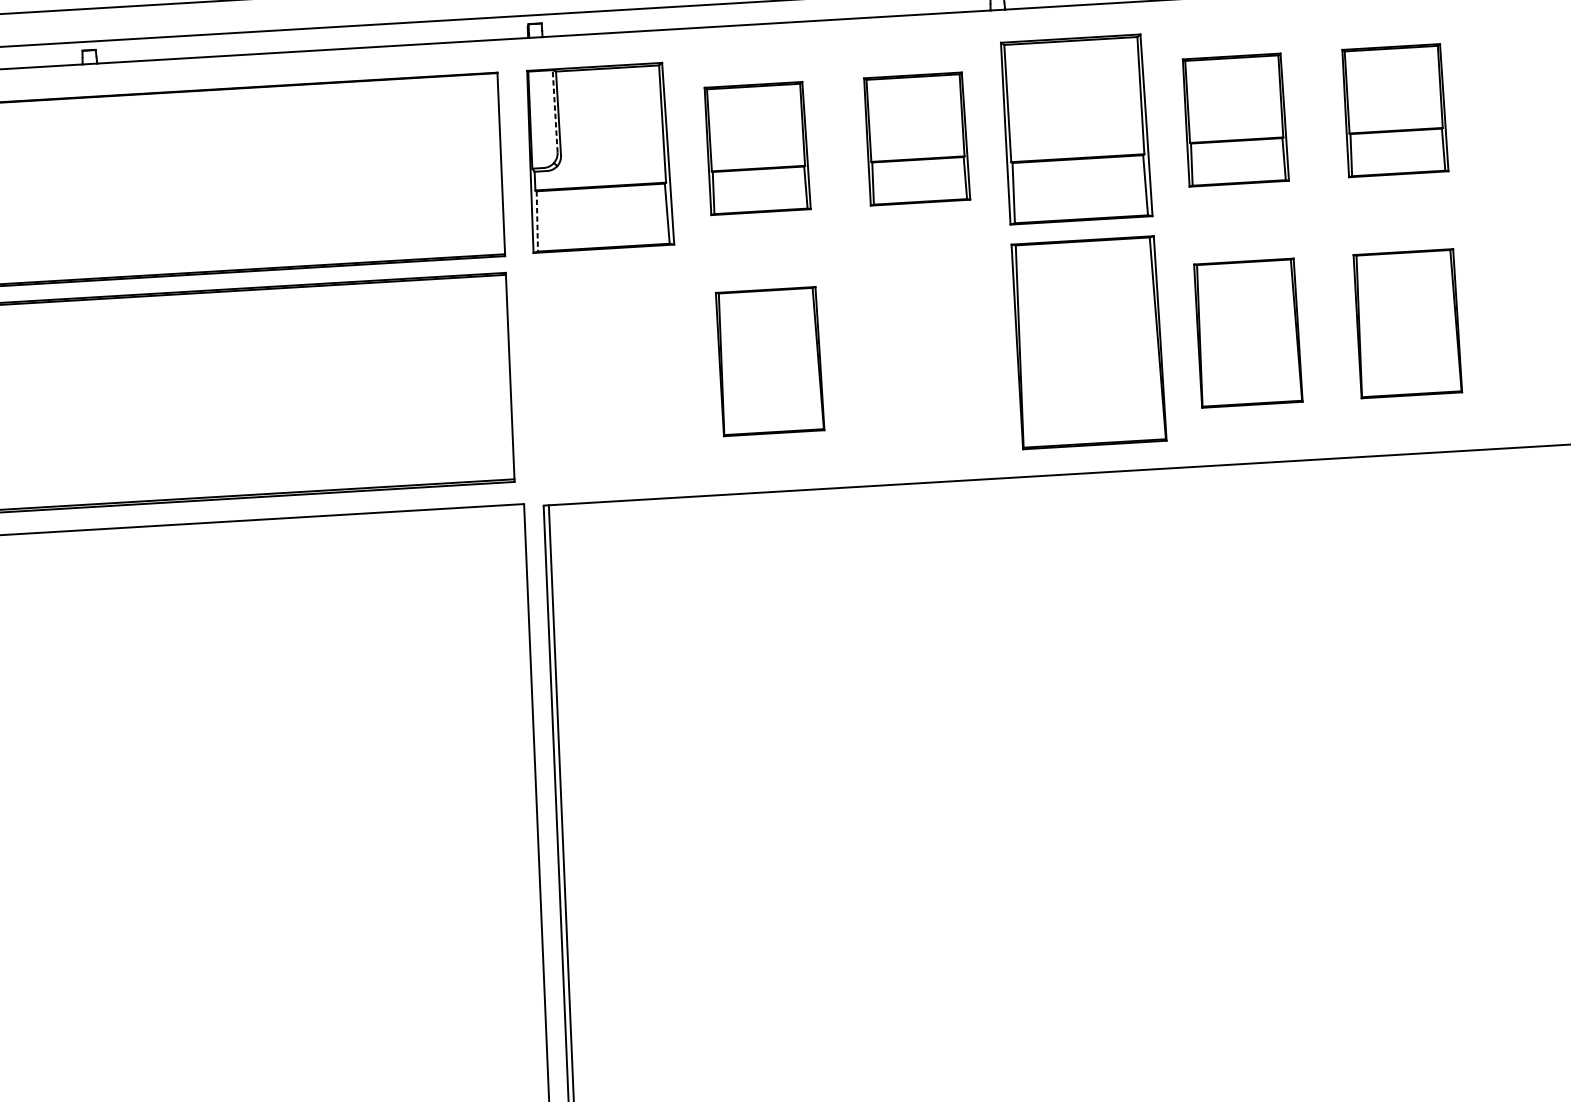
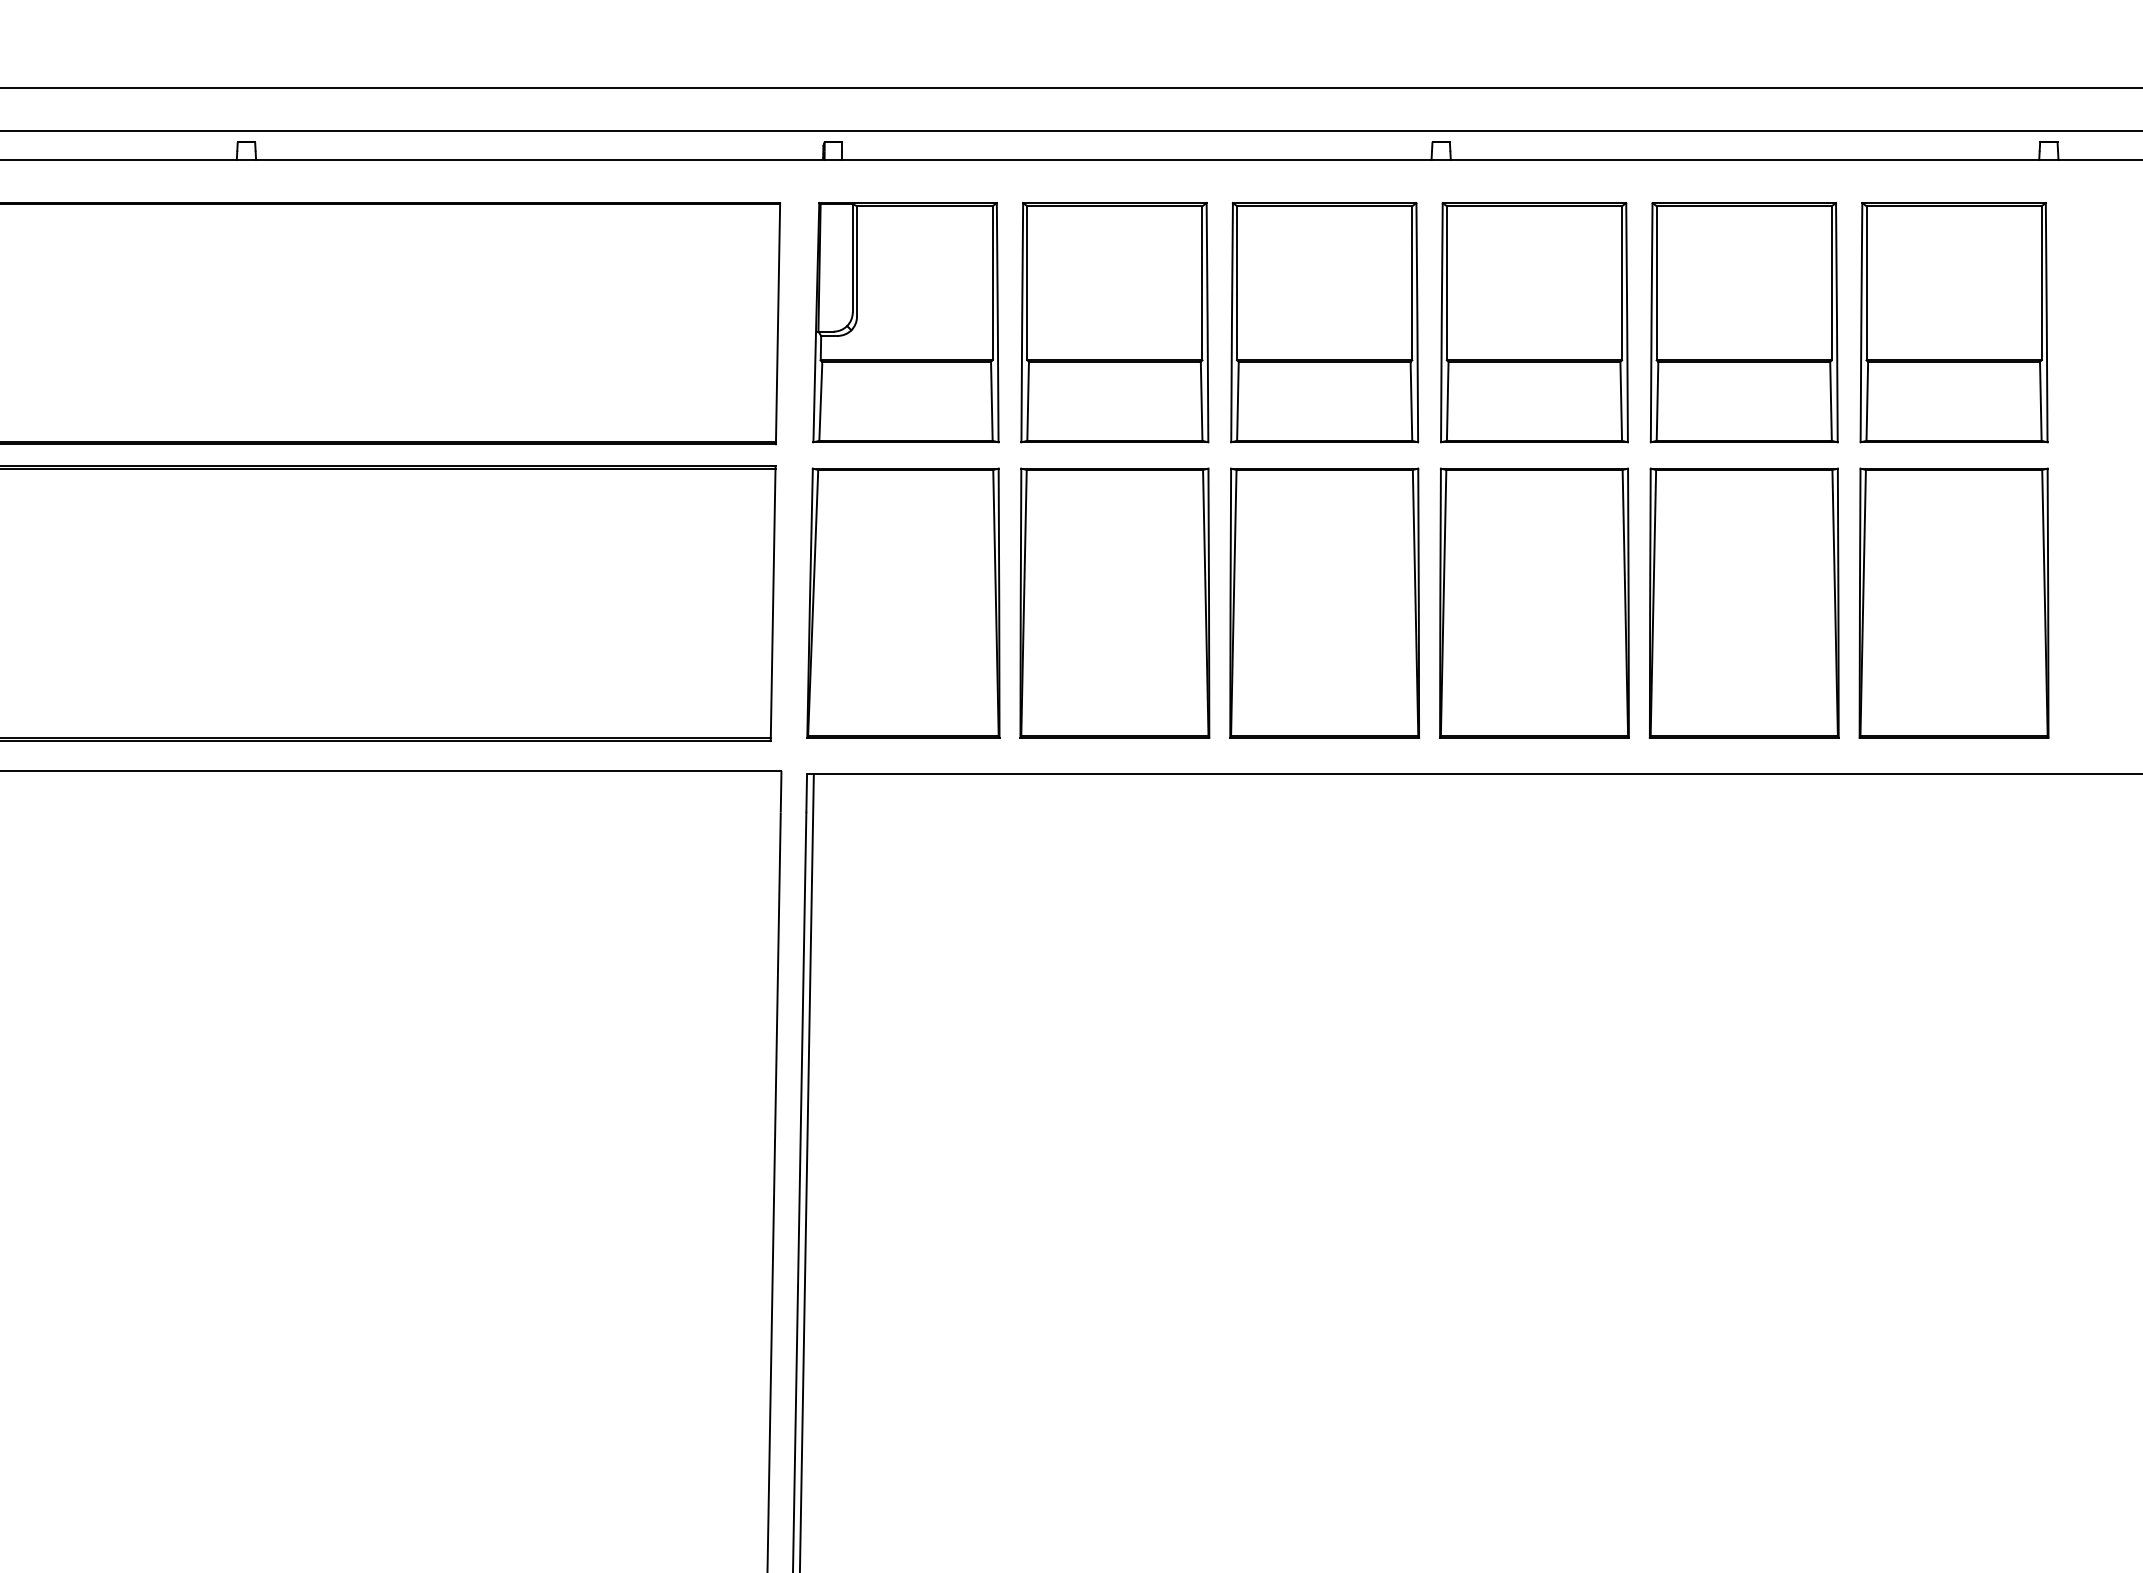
line: (554, 110) -> (852, 257), dashed -> solid
part: (1394, 110) -> (1953, 322), size x1.43
part: (1234, 119) -> (1743, 322), size x1.43
part: (916, 138) -> (1324, 322), size x1.43
part: (756, 148) -> (1114, 322), size x1.43
line: (537, 221) -> (820, 401), dashed -> solid
part: (1407, 323) -> (1953, 602), size x1.43
part: (1247, 332) -> (1743, 602), size x1.43
part: (929, 351) -> (1324, 602), added
part: (769, 361) -> (1114, 602), size x1.43
part: (609, 370) -> (903, 602), added

